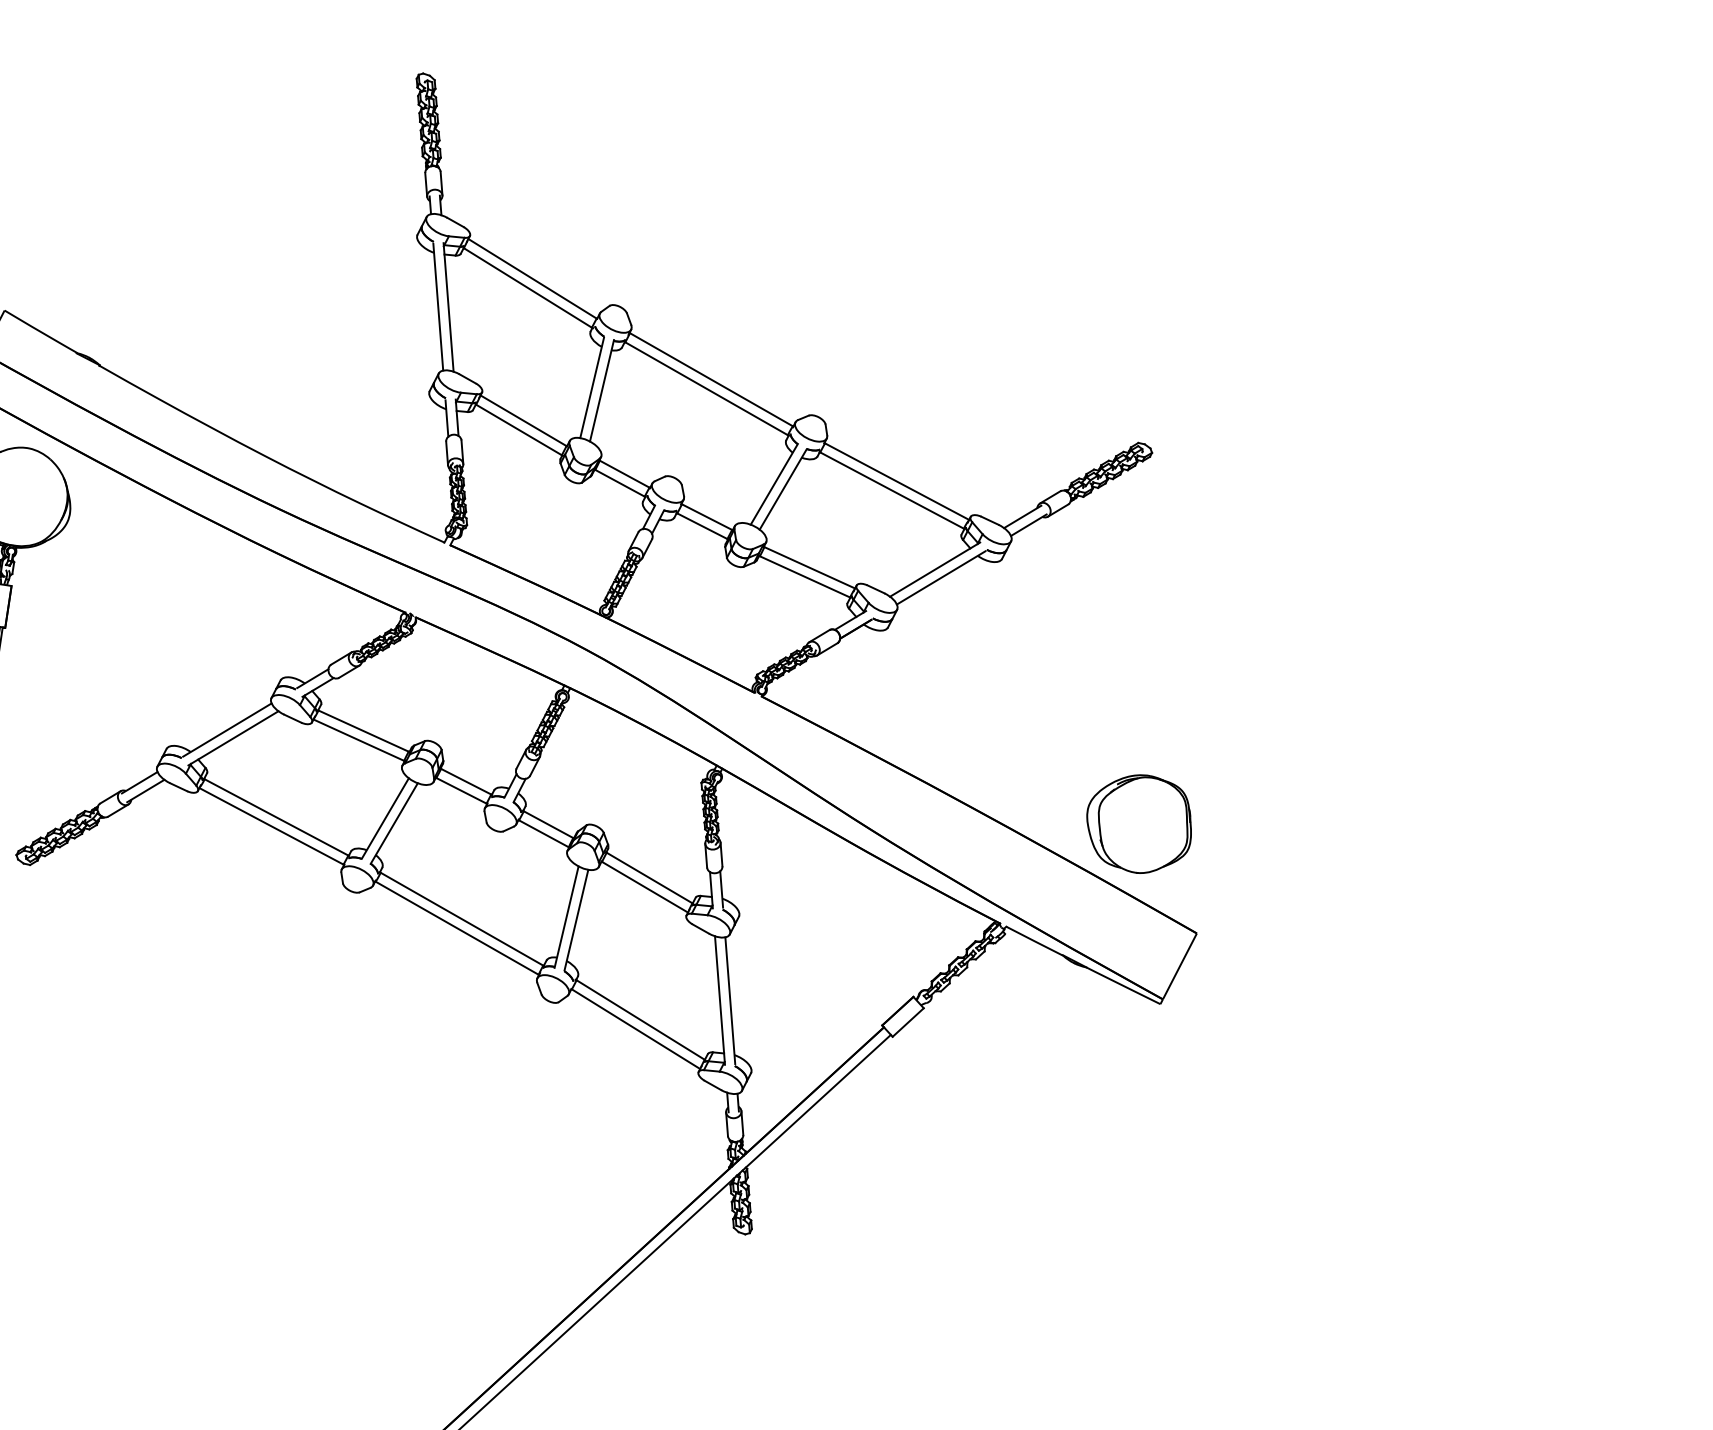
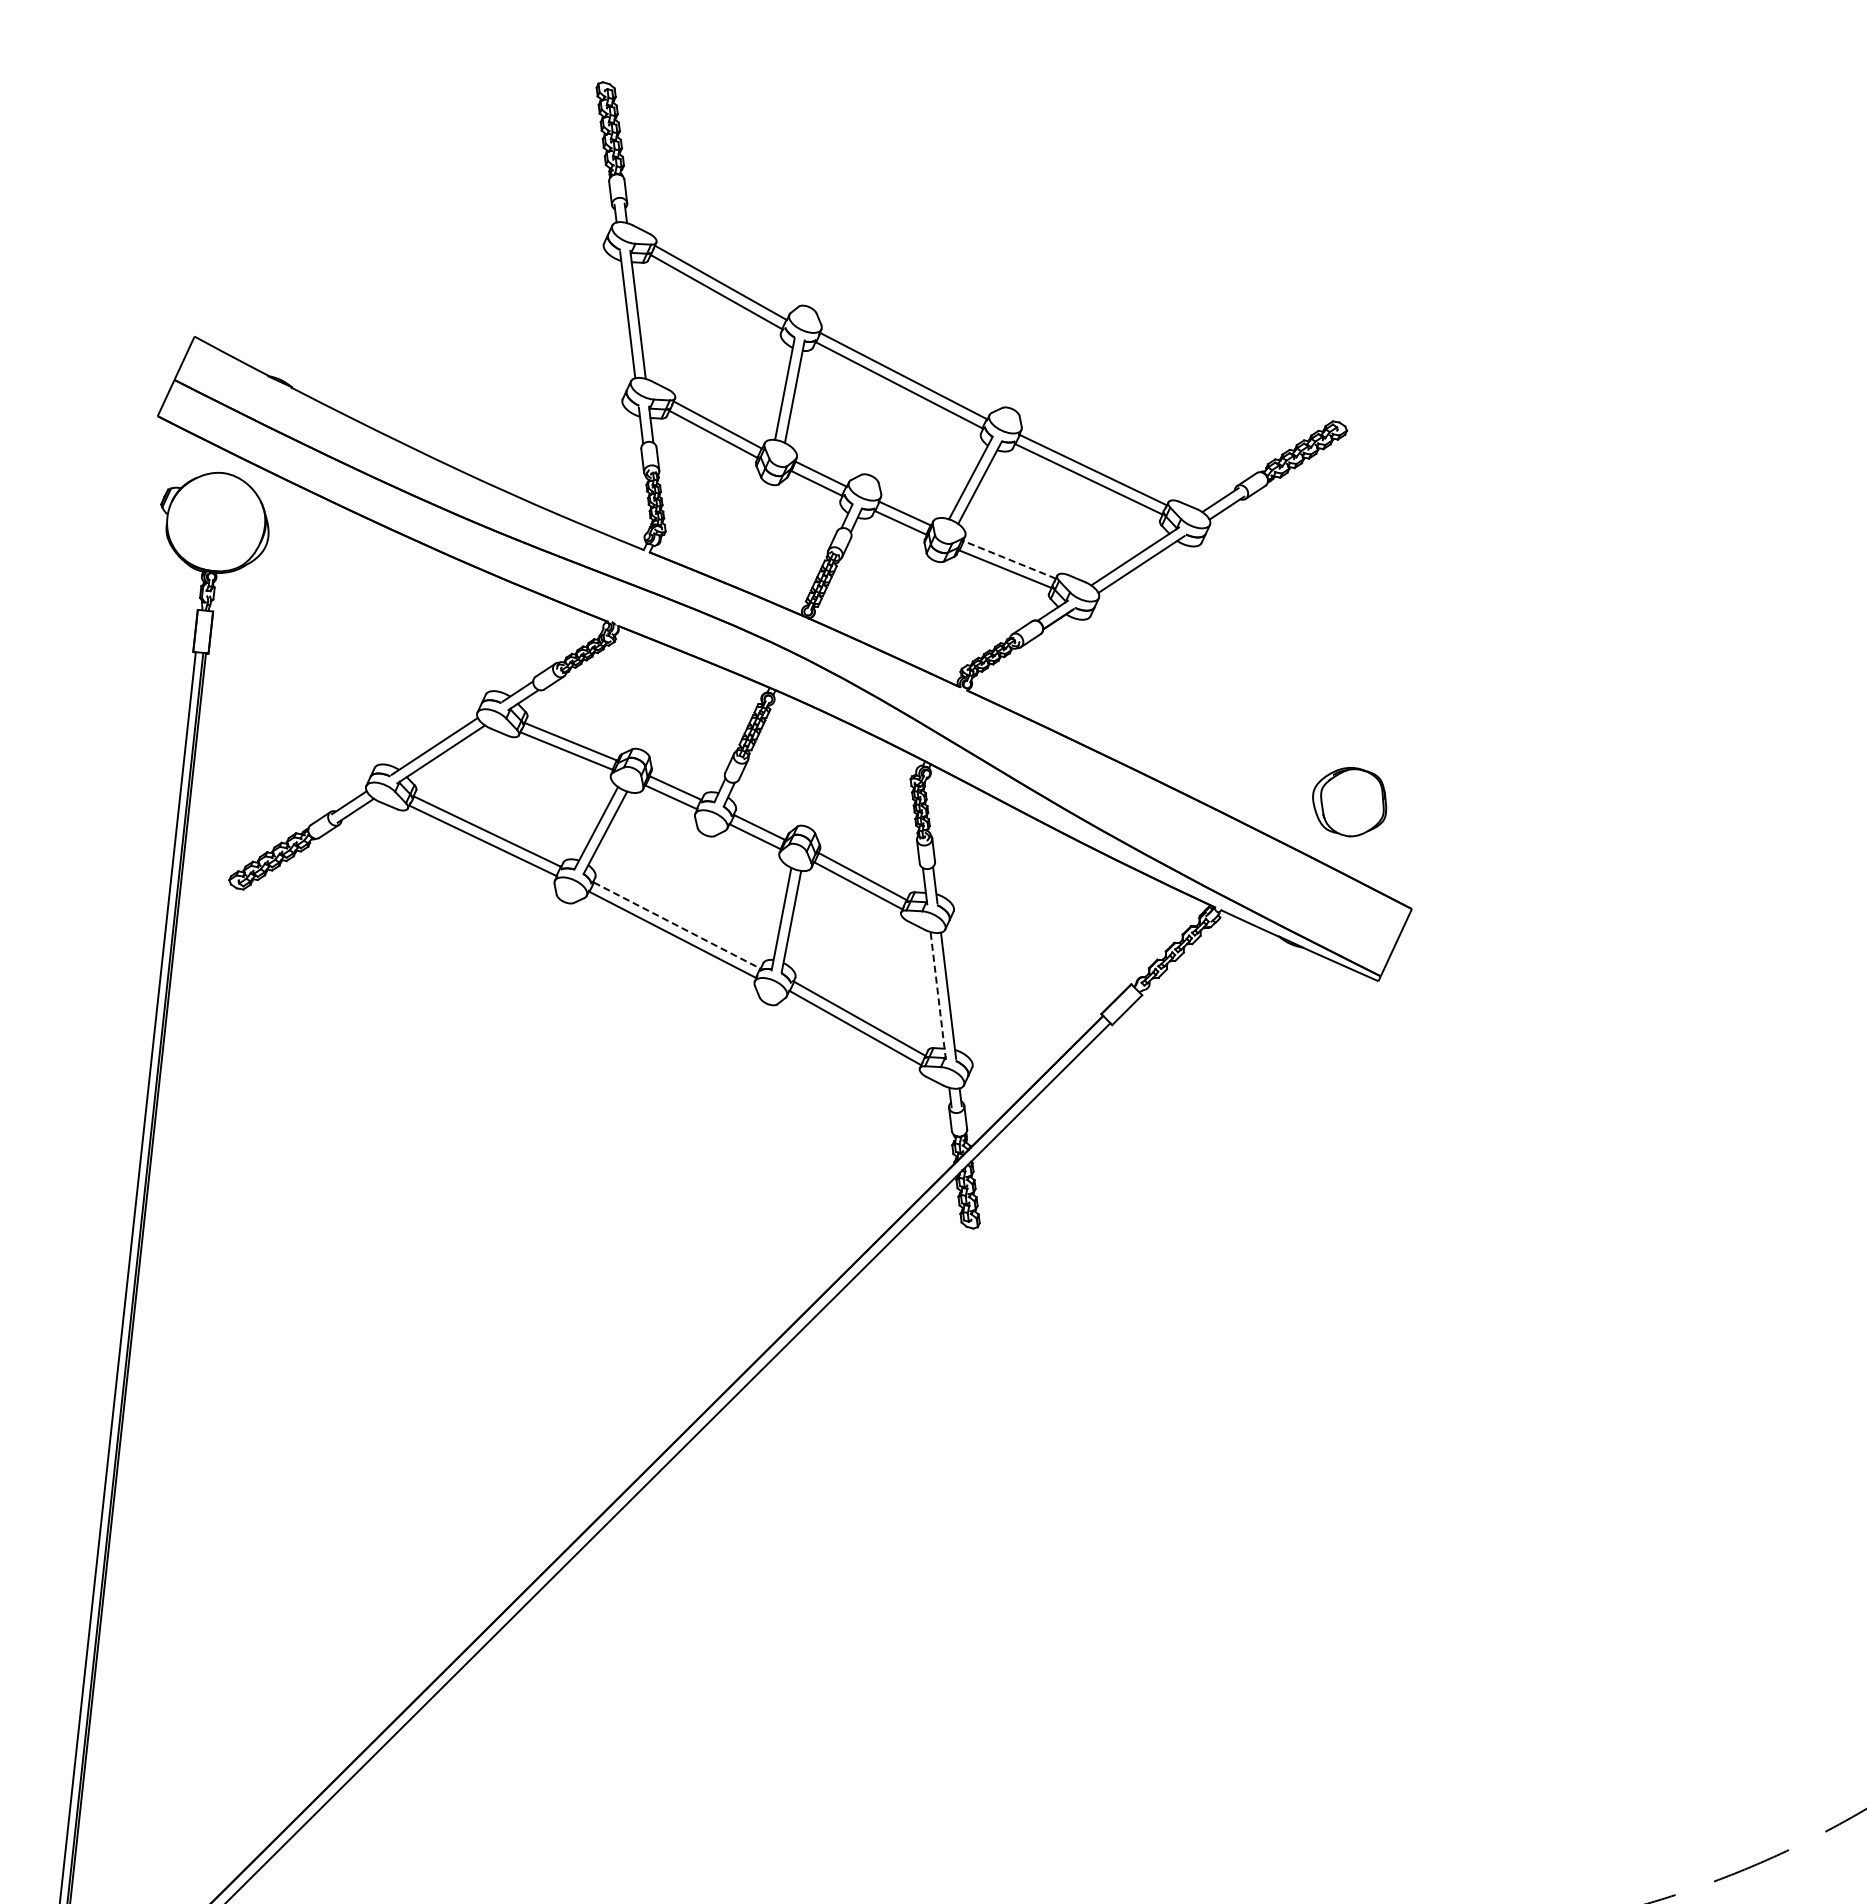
line: (809, 567) -> (1009, 559), solid -> dashed
part: (1139, 823) -> (1349, 801), size x0.7
line: (462, 919) -> (677, 925), solid -> dashed
line: (720, 1000) -> (938, 995), solid -> dashed

